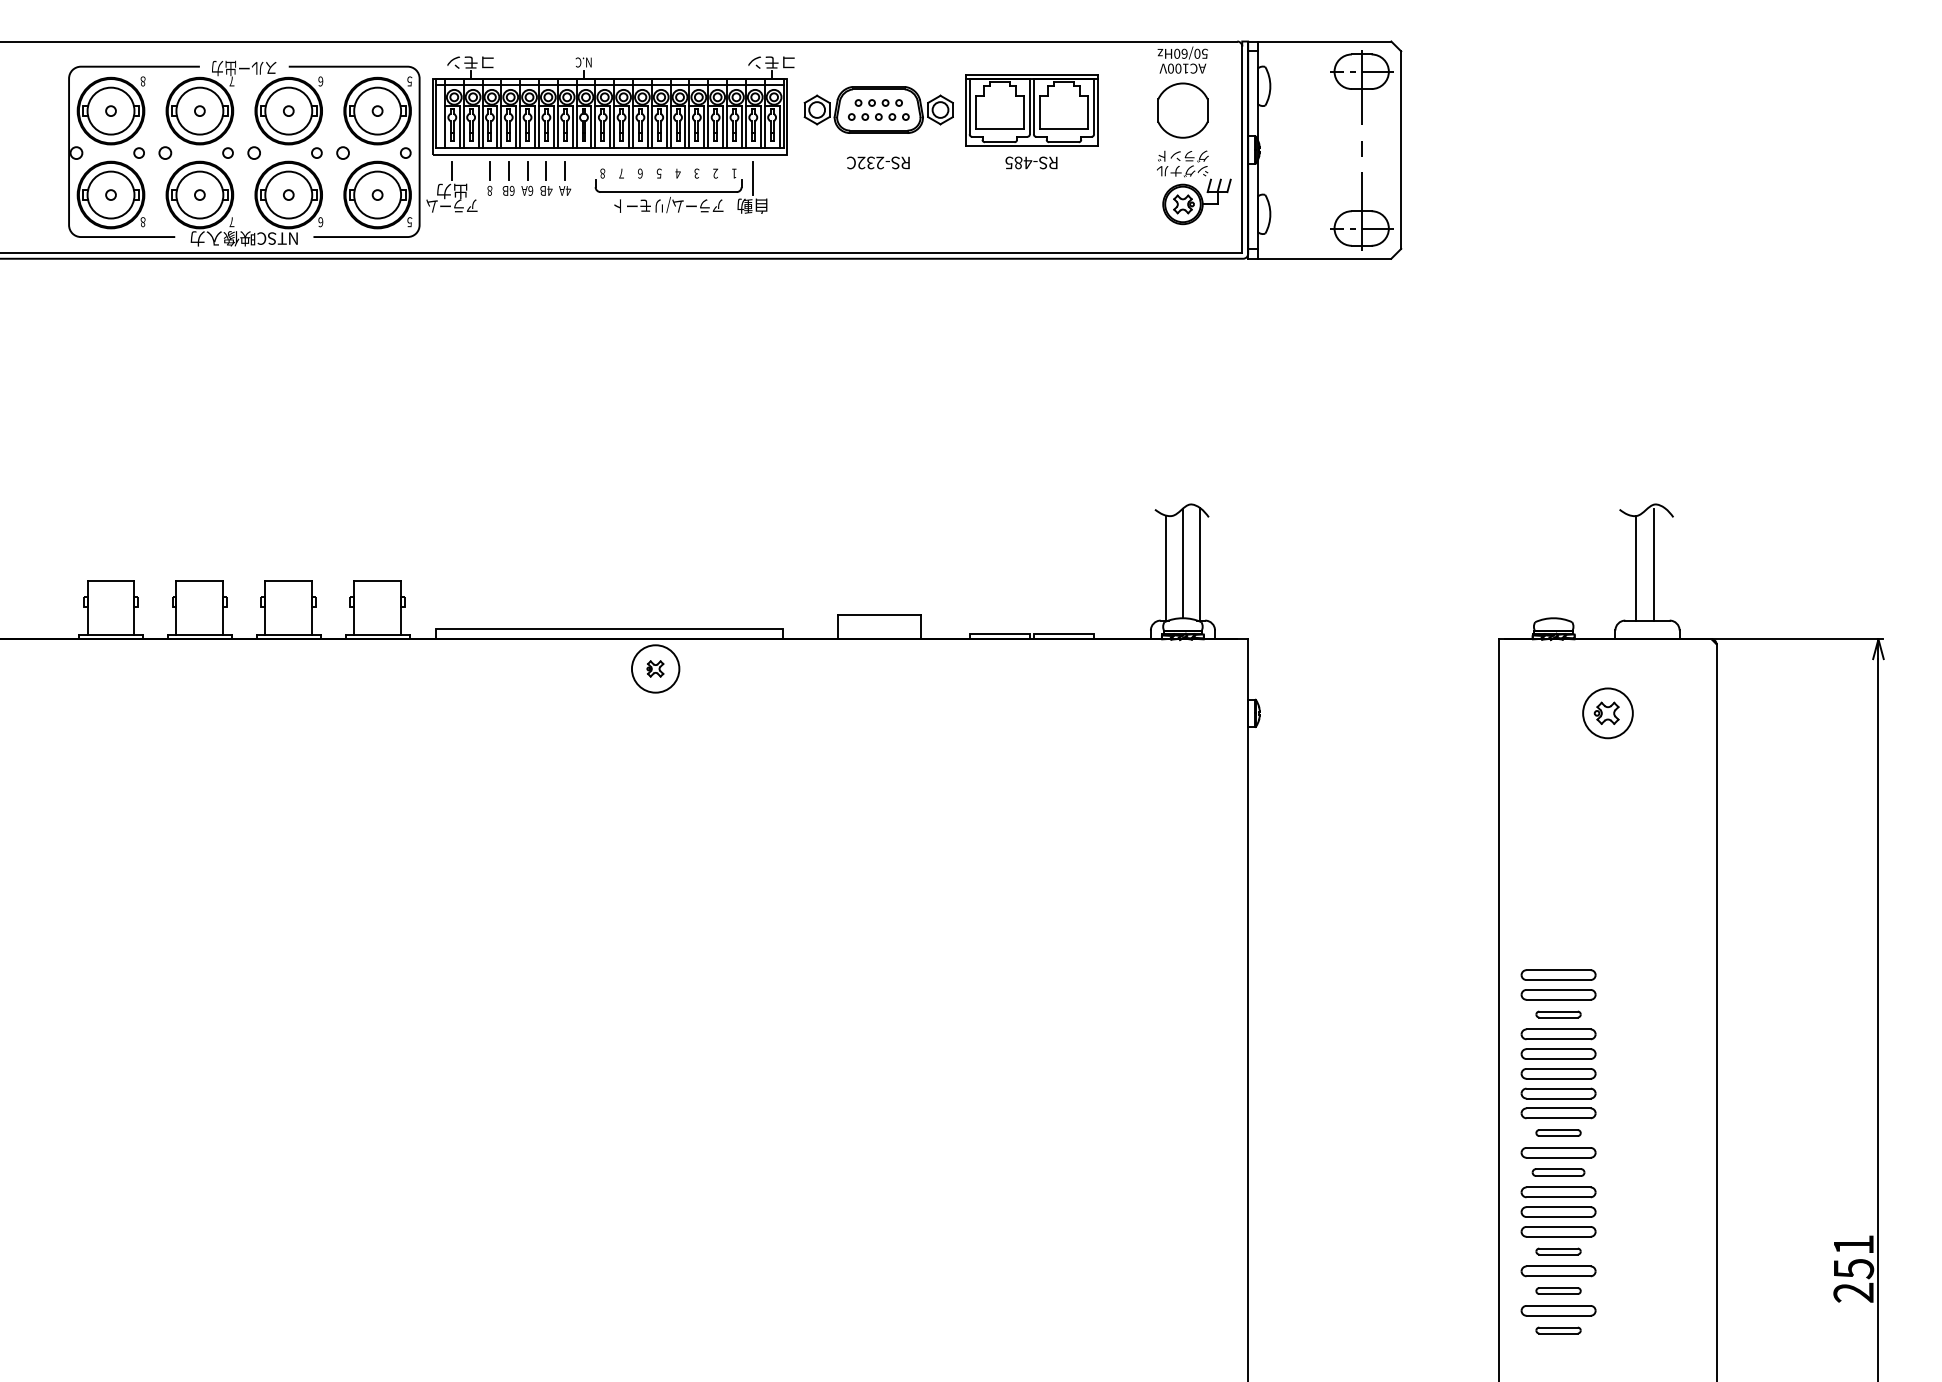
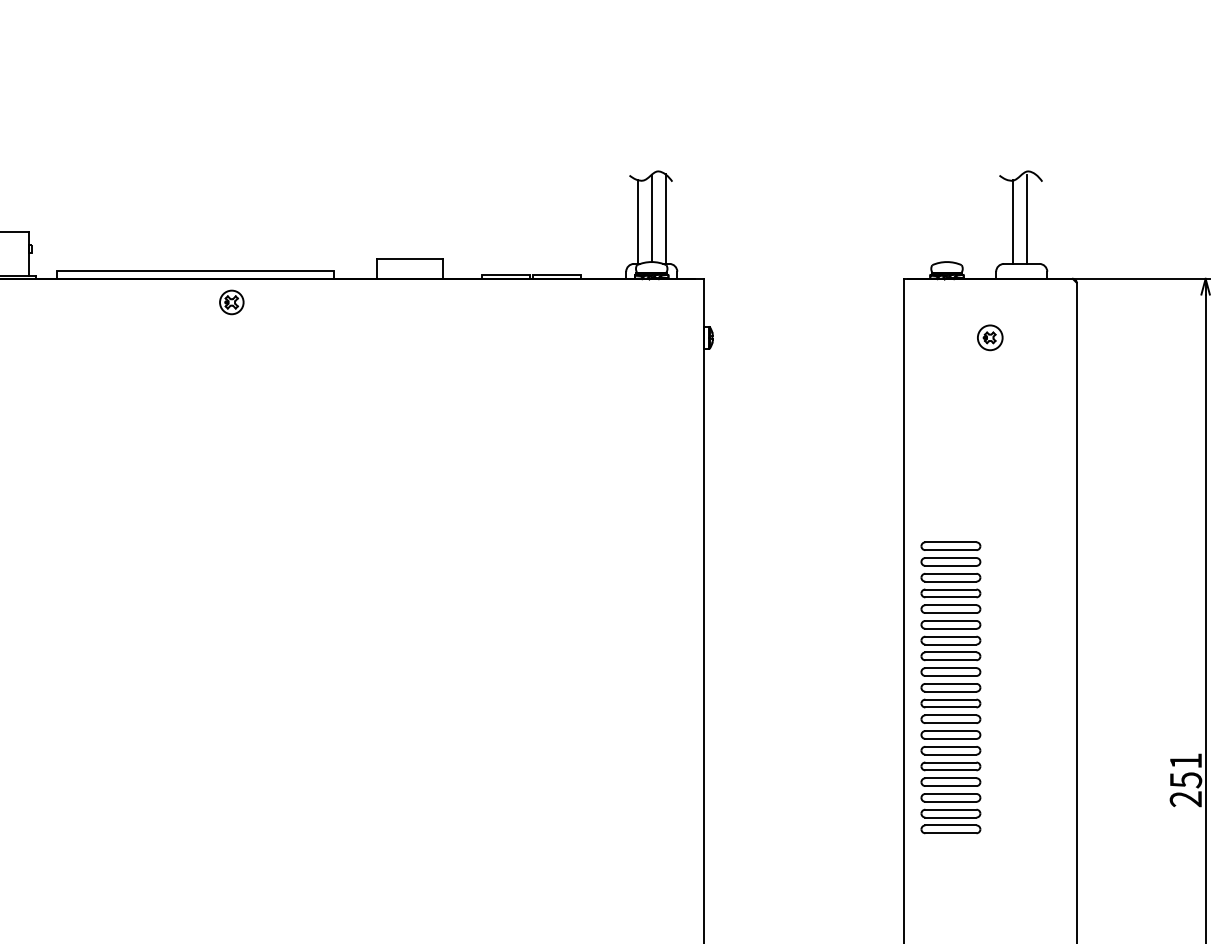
circle: (655, 668) -> (231, 302), size x0.62
part: (1607, 713) -> (989, 337), size x0.62
part: (1558, 1014) -> (950, 577), size x1.67
part: (1558, 1132) -> (950, 671), size x1.67
part: (1558, 1172) -> (950, 703), size x1.43
part: (1558, 1251) -> (950, 766), size x1.67
part: (1558, 1290) -> (950, 797), size x1.67
part: (1558, 1330) -> (950, 829), size x1.67

